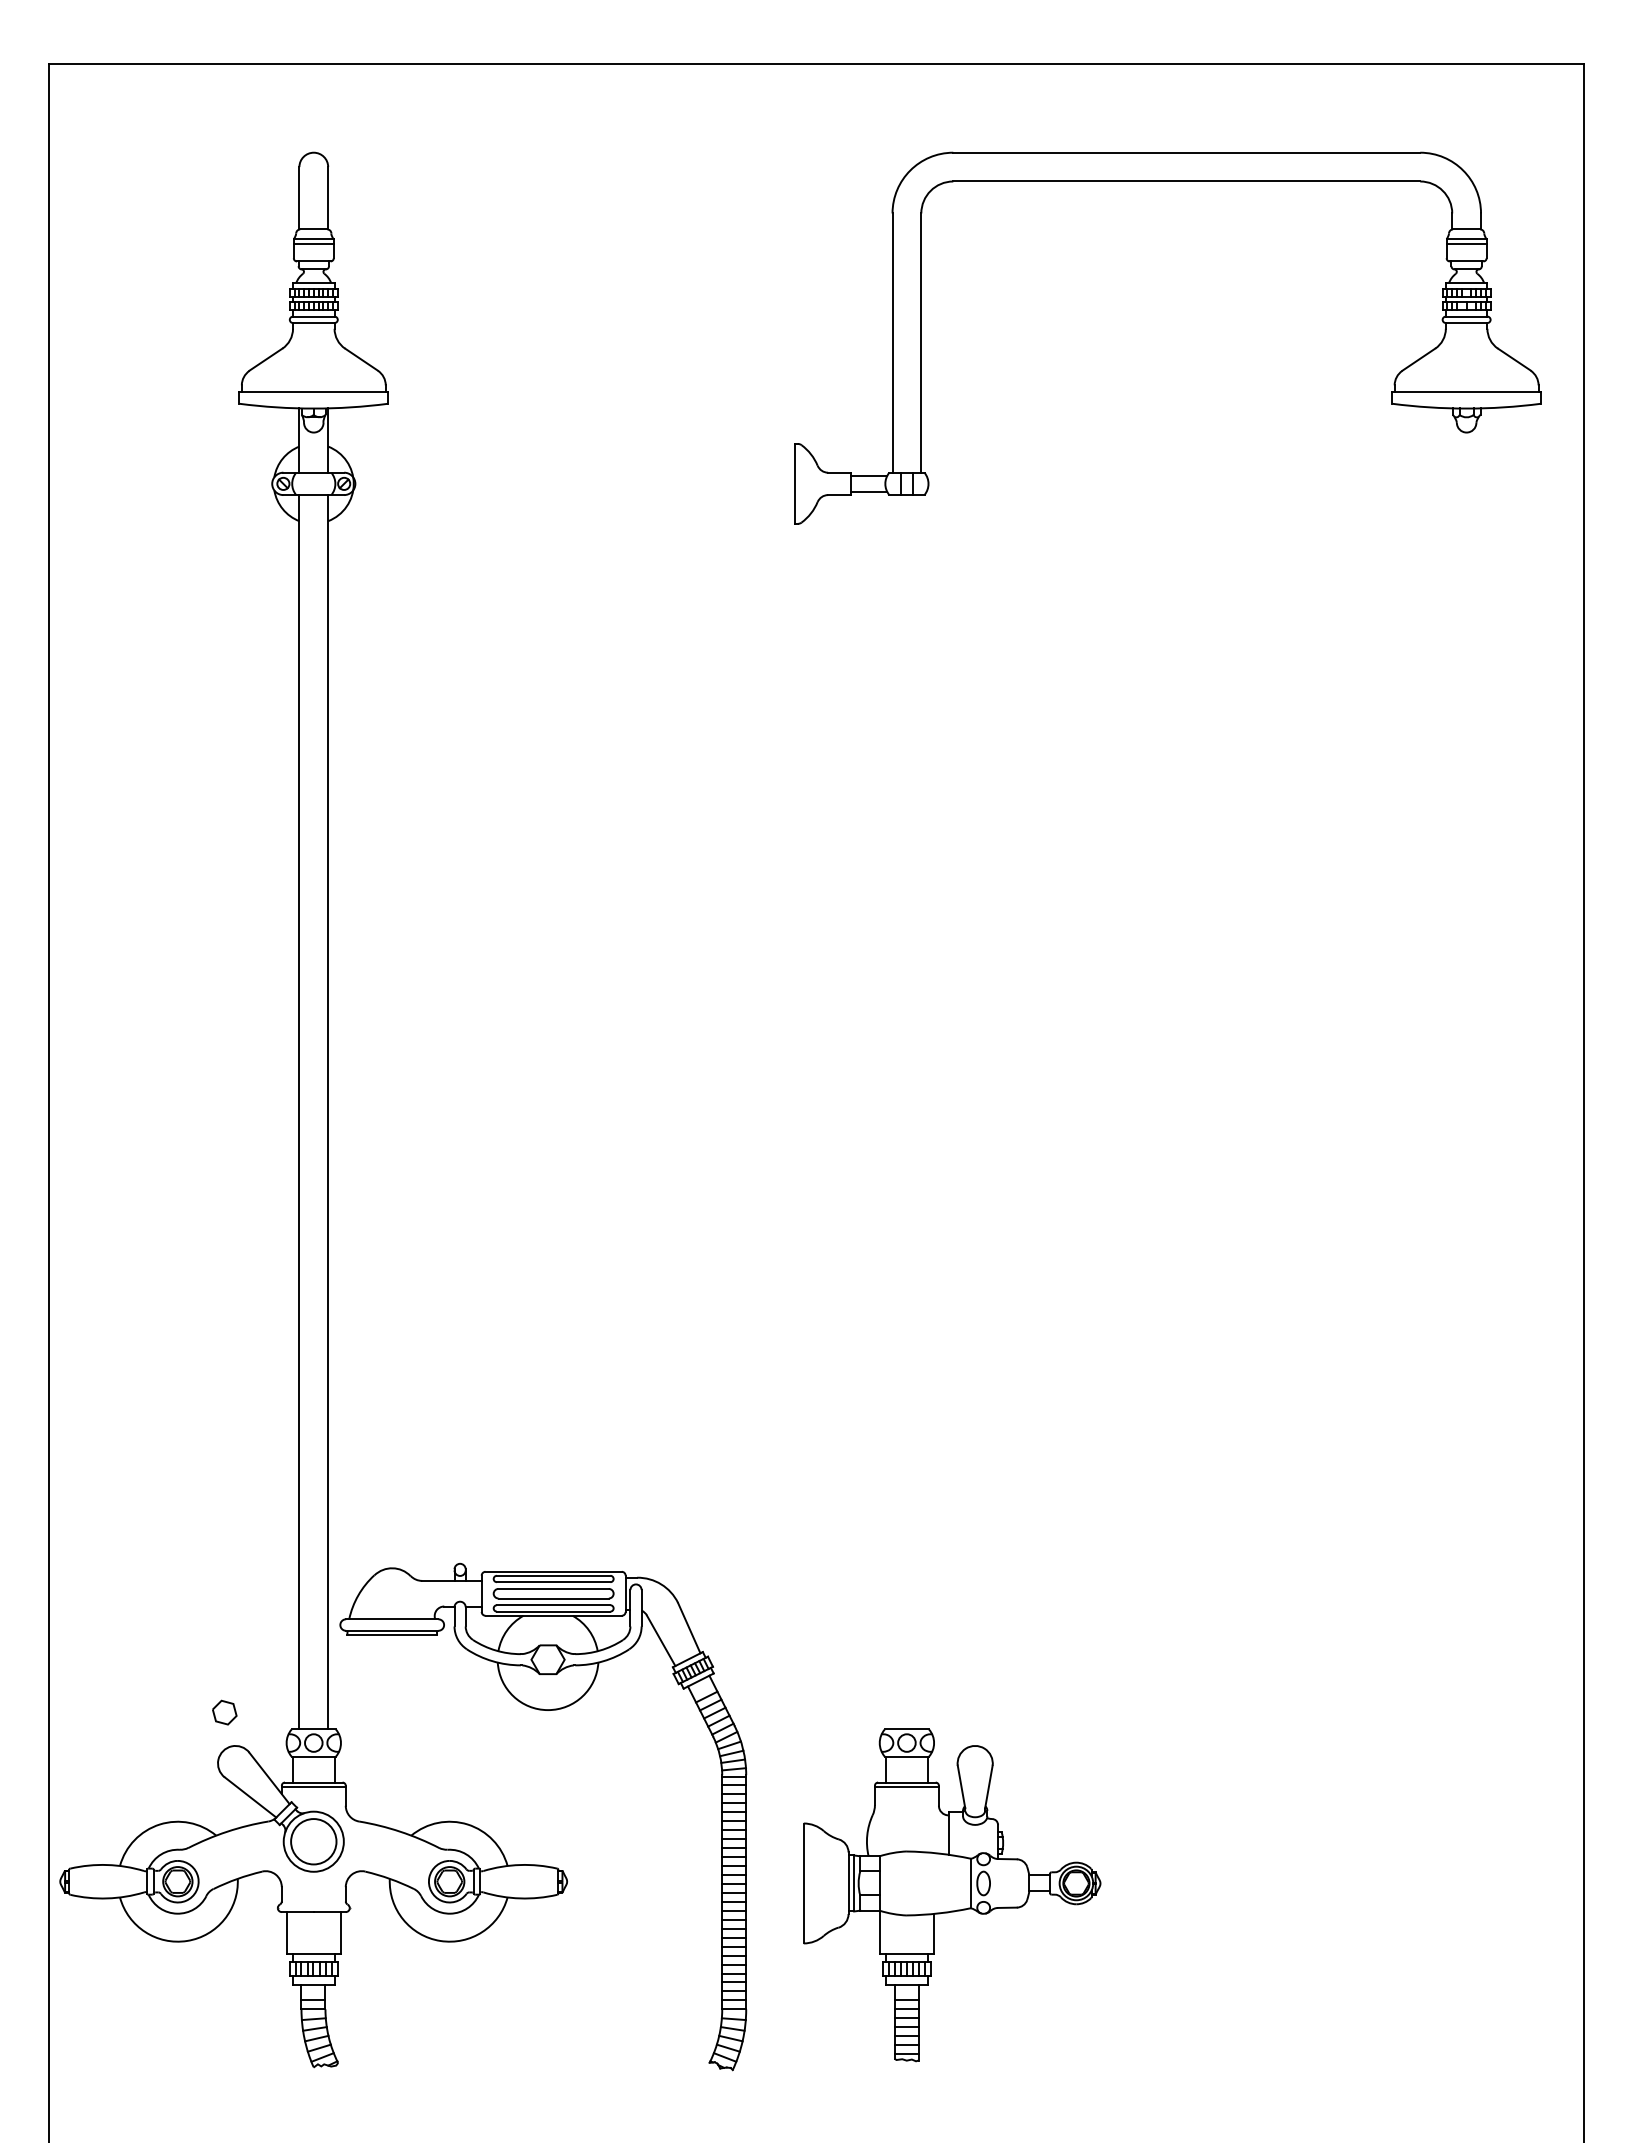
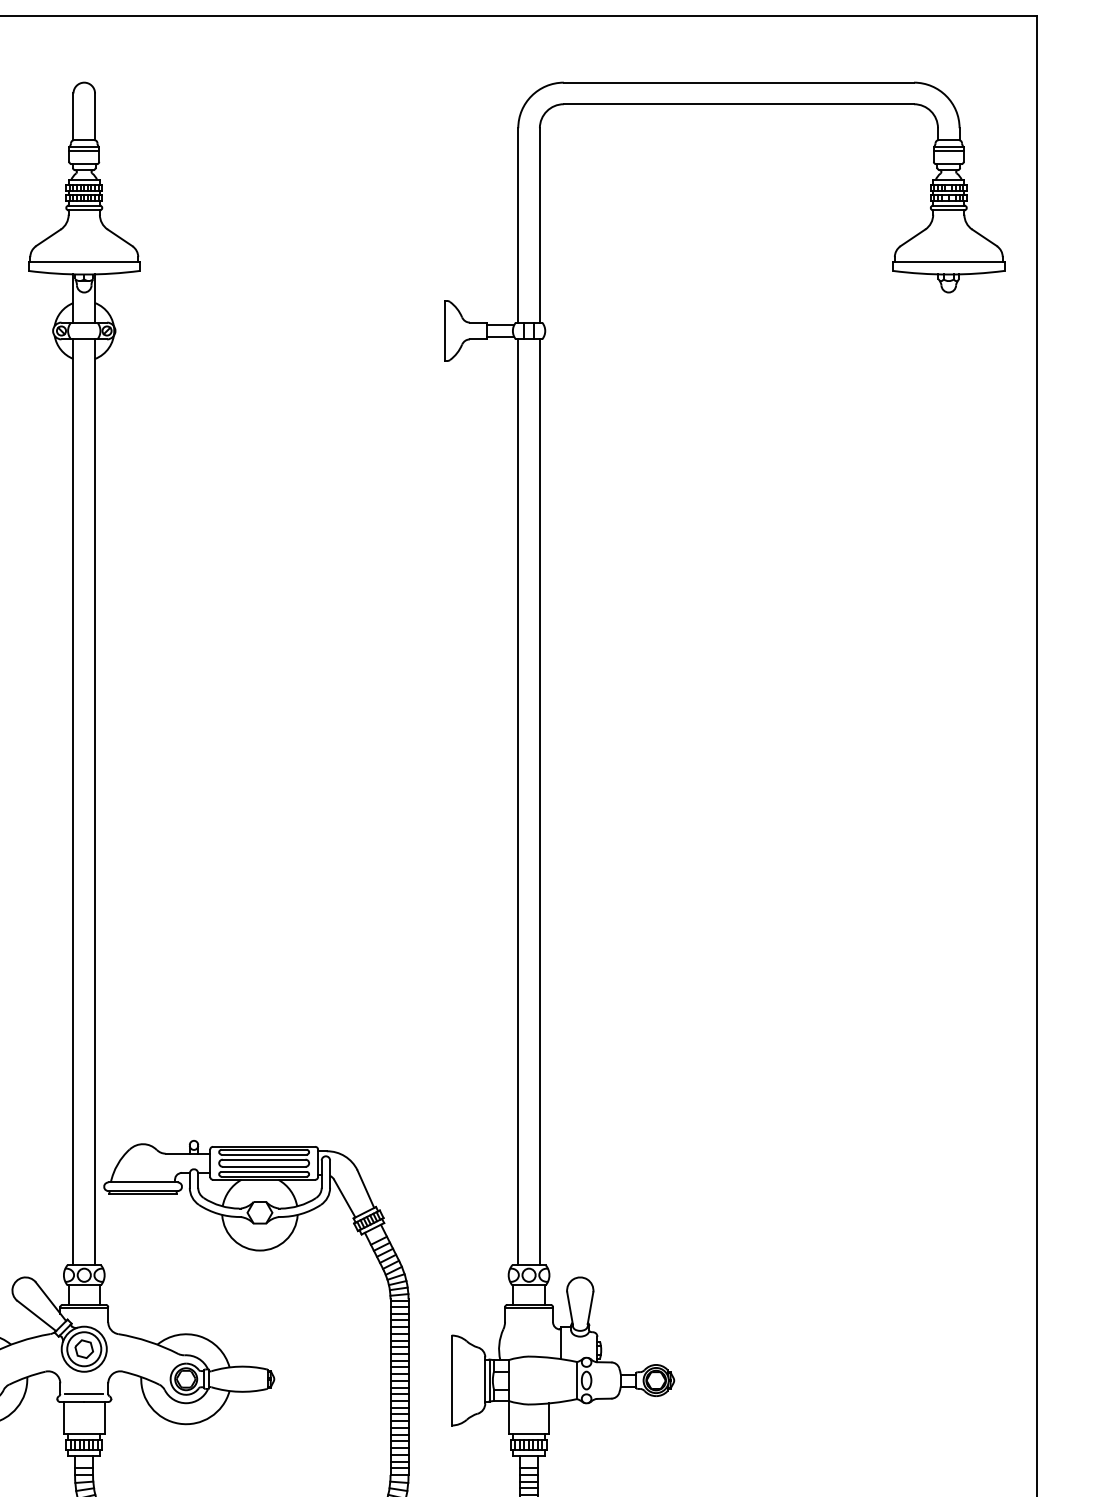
line: (892, 1112) -> (518, 802), added
line: (921, 1112) -> (539, 802), added
part: (224, 1712) -> (84, 1349), moved
line: (313, 1901) -> (84, 1394), added

